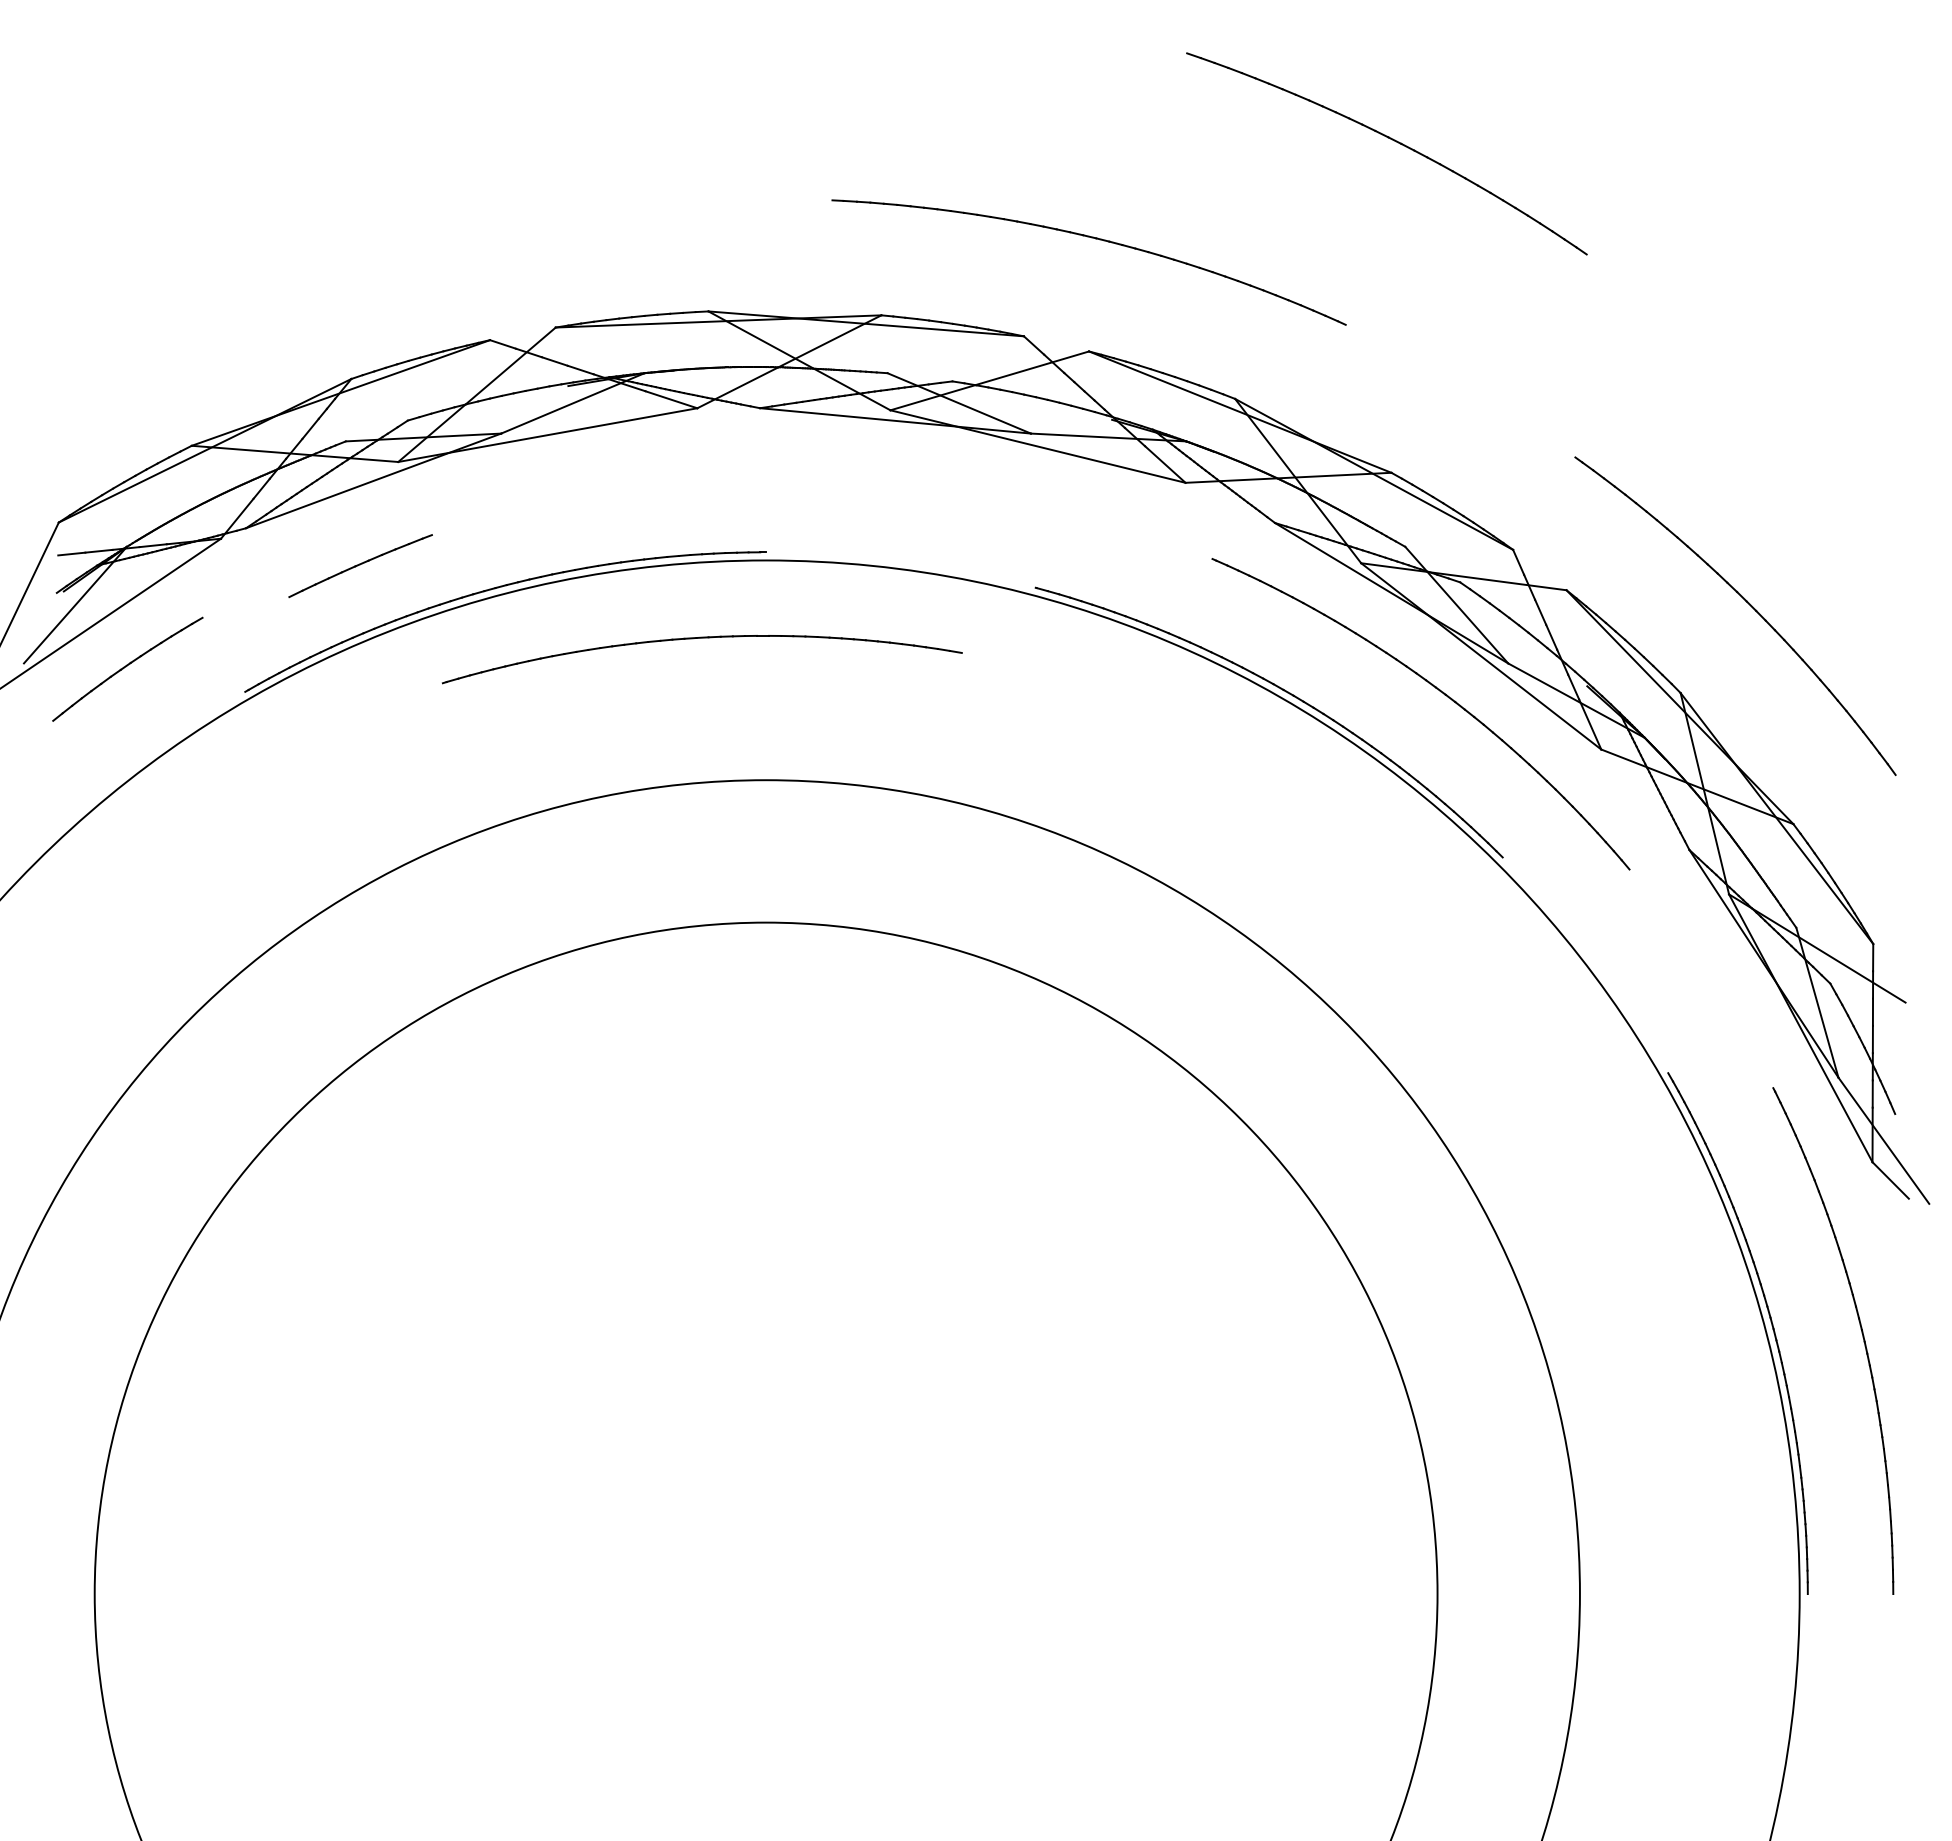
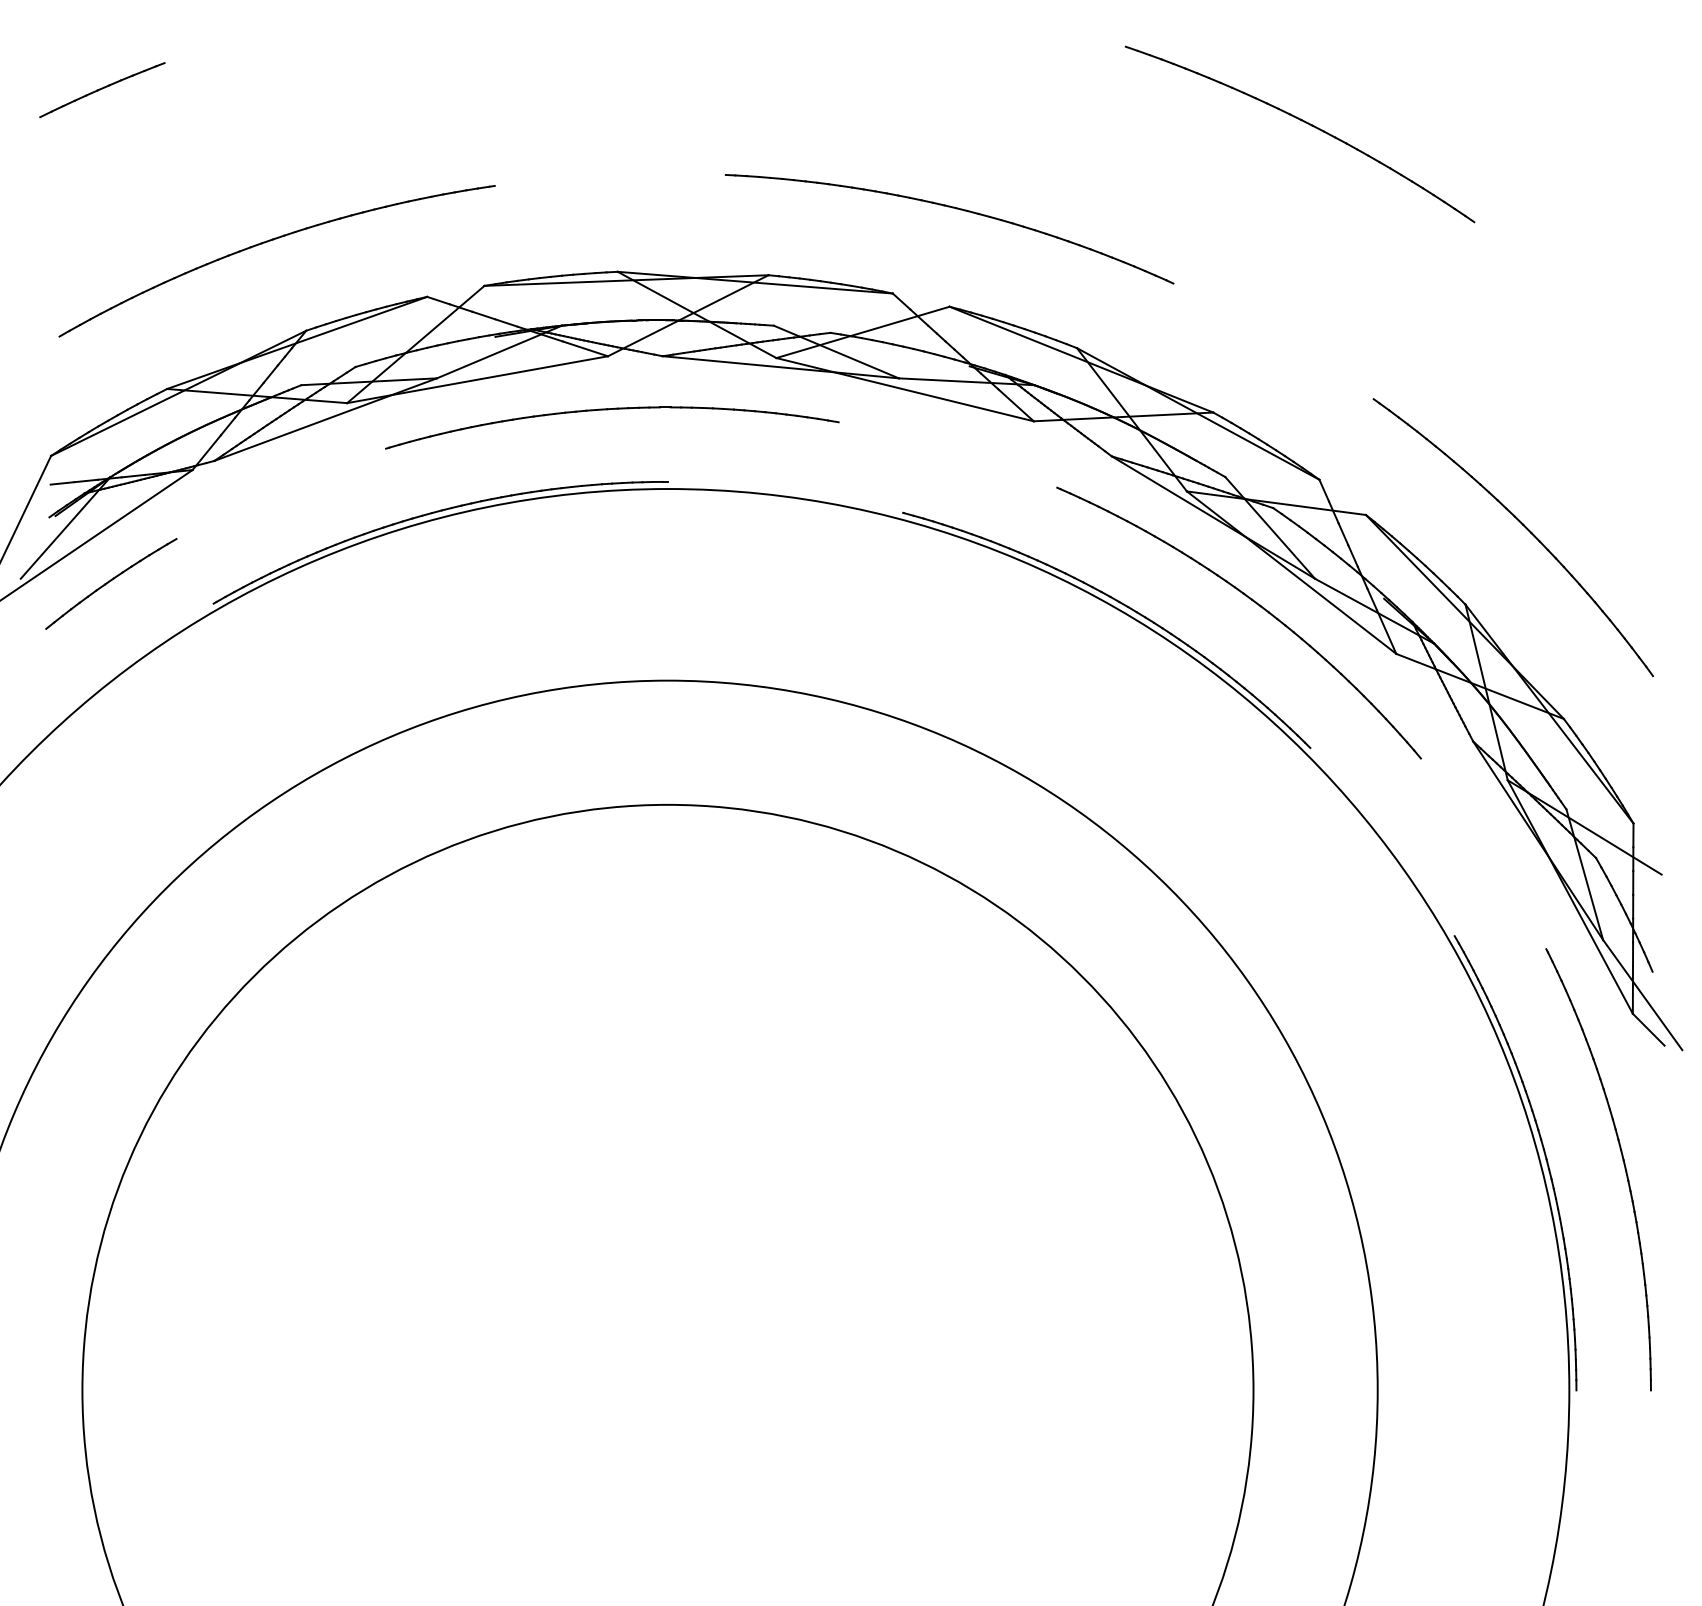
part: (1392, 140) -> (1304, 122), moved
part: (310, 276) -> (270, 241), added
part: (360, 566) -> (102, 90), moved
part: (702, 638) -> (612, 409), moved

